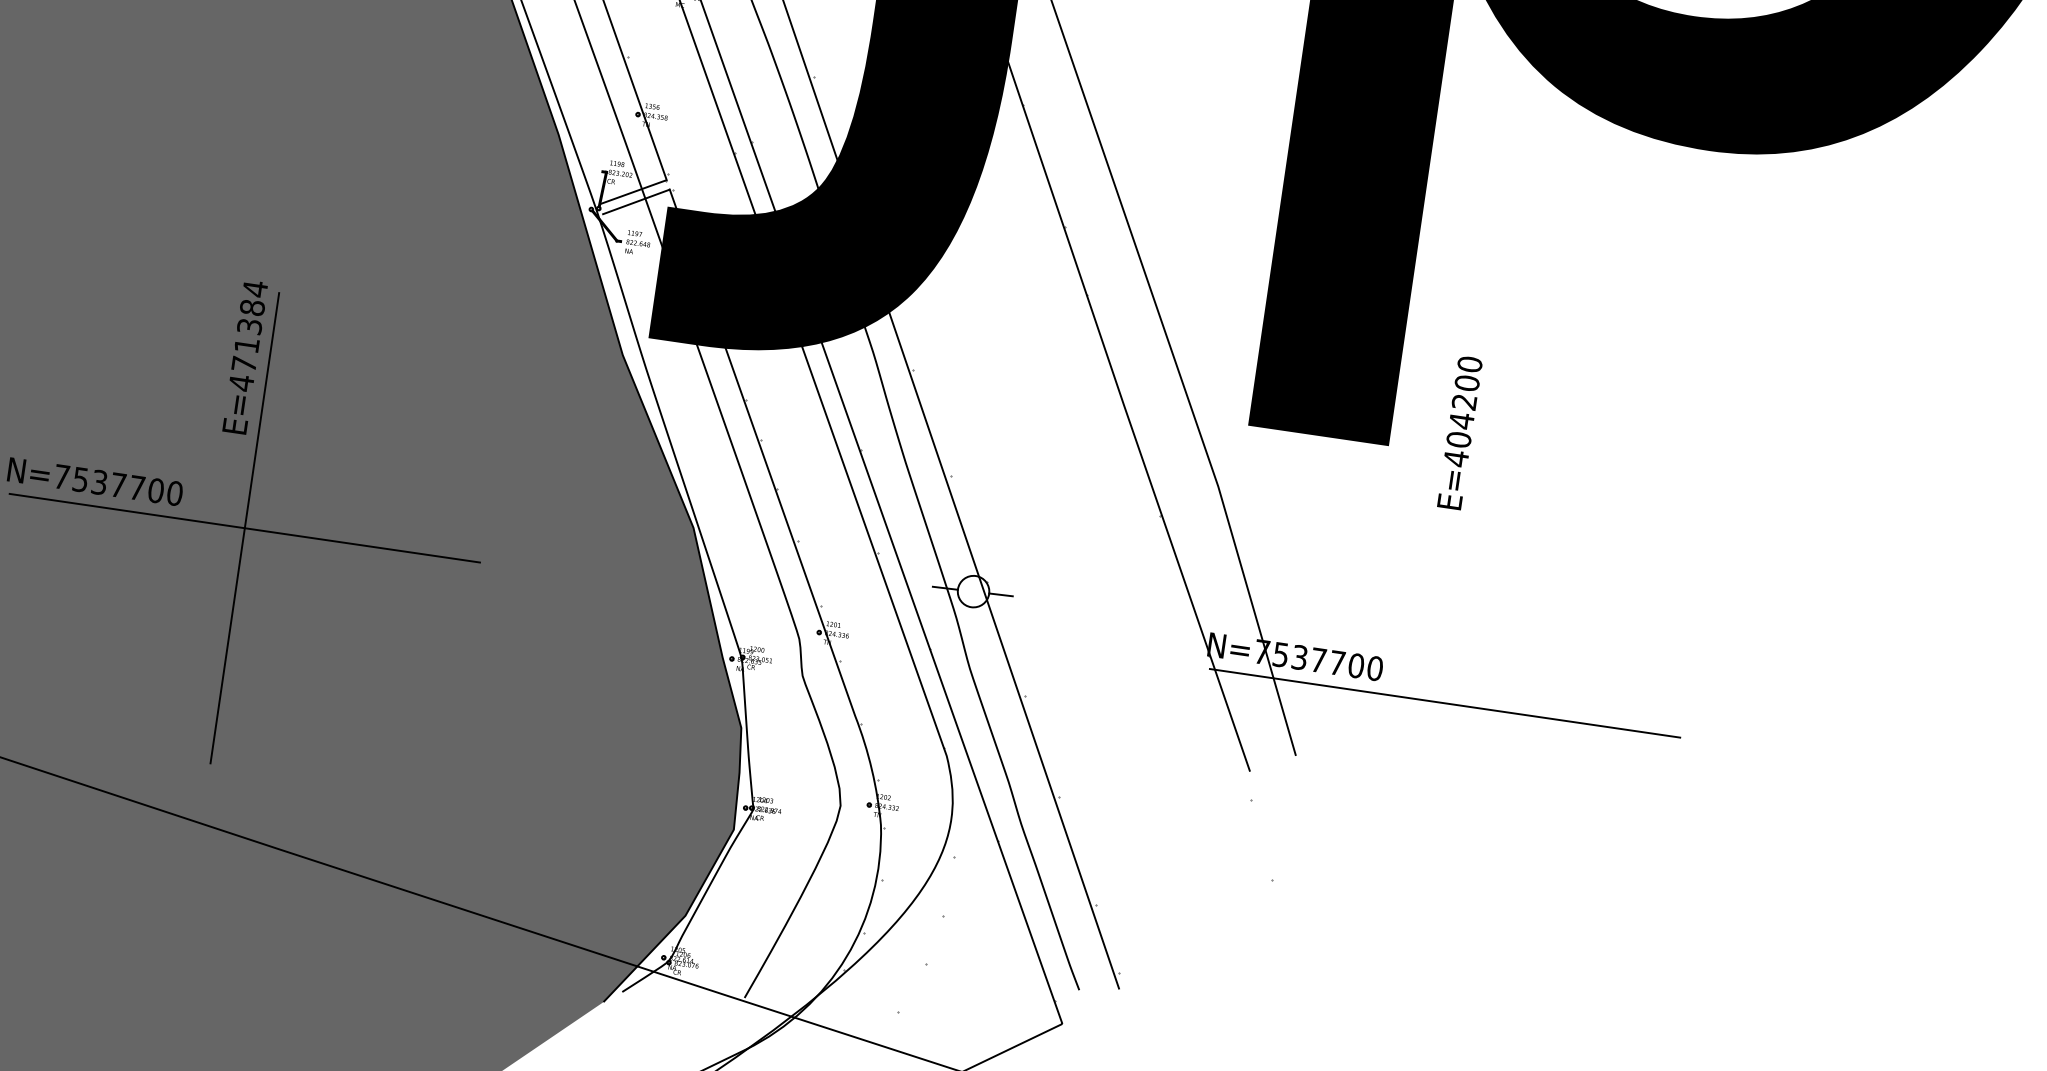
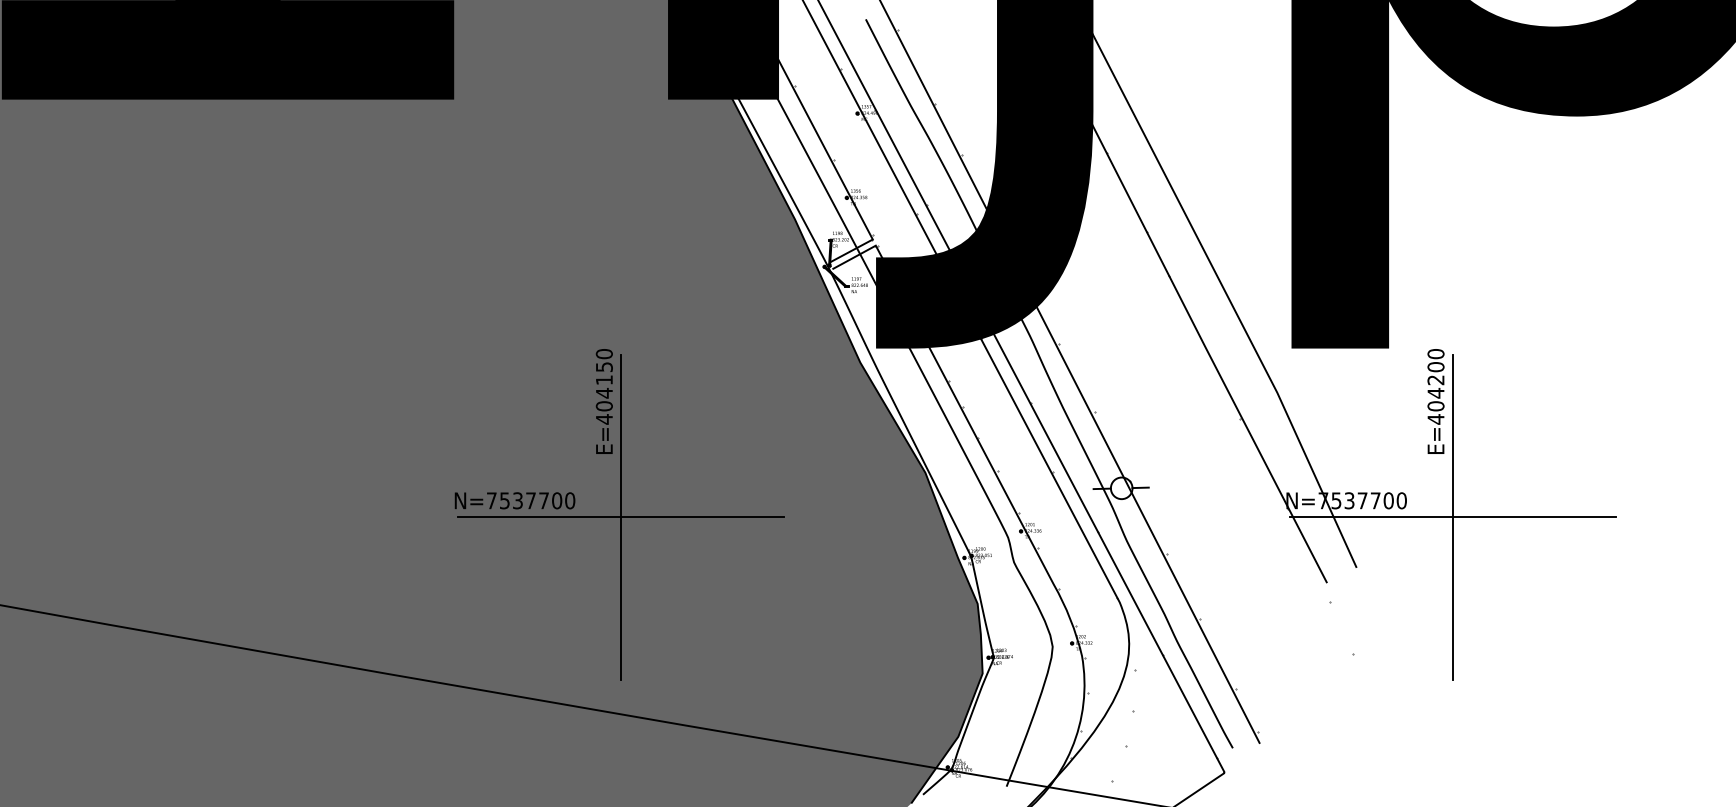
text: (250, 325) -> (604, 379), E=471384 -> E=404150
text: (1459, 432) -> (1435, 401), moved
line: (1444, 703) -> (1452, 517), added

